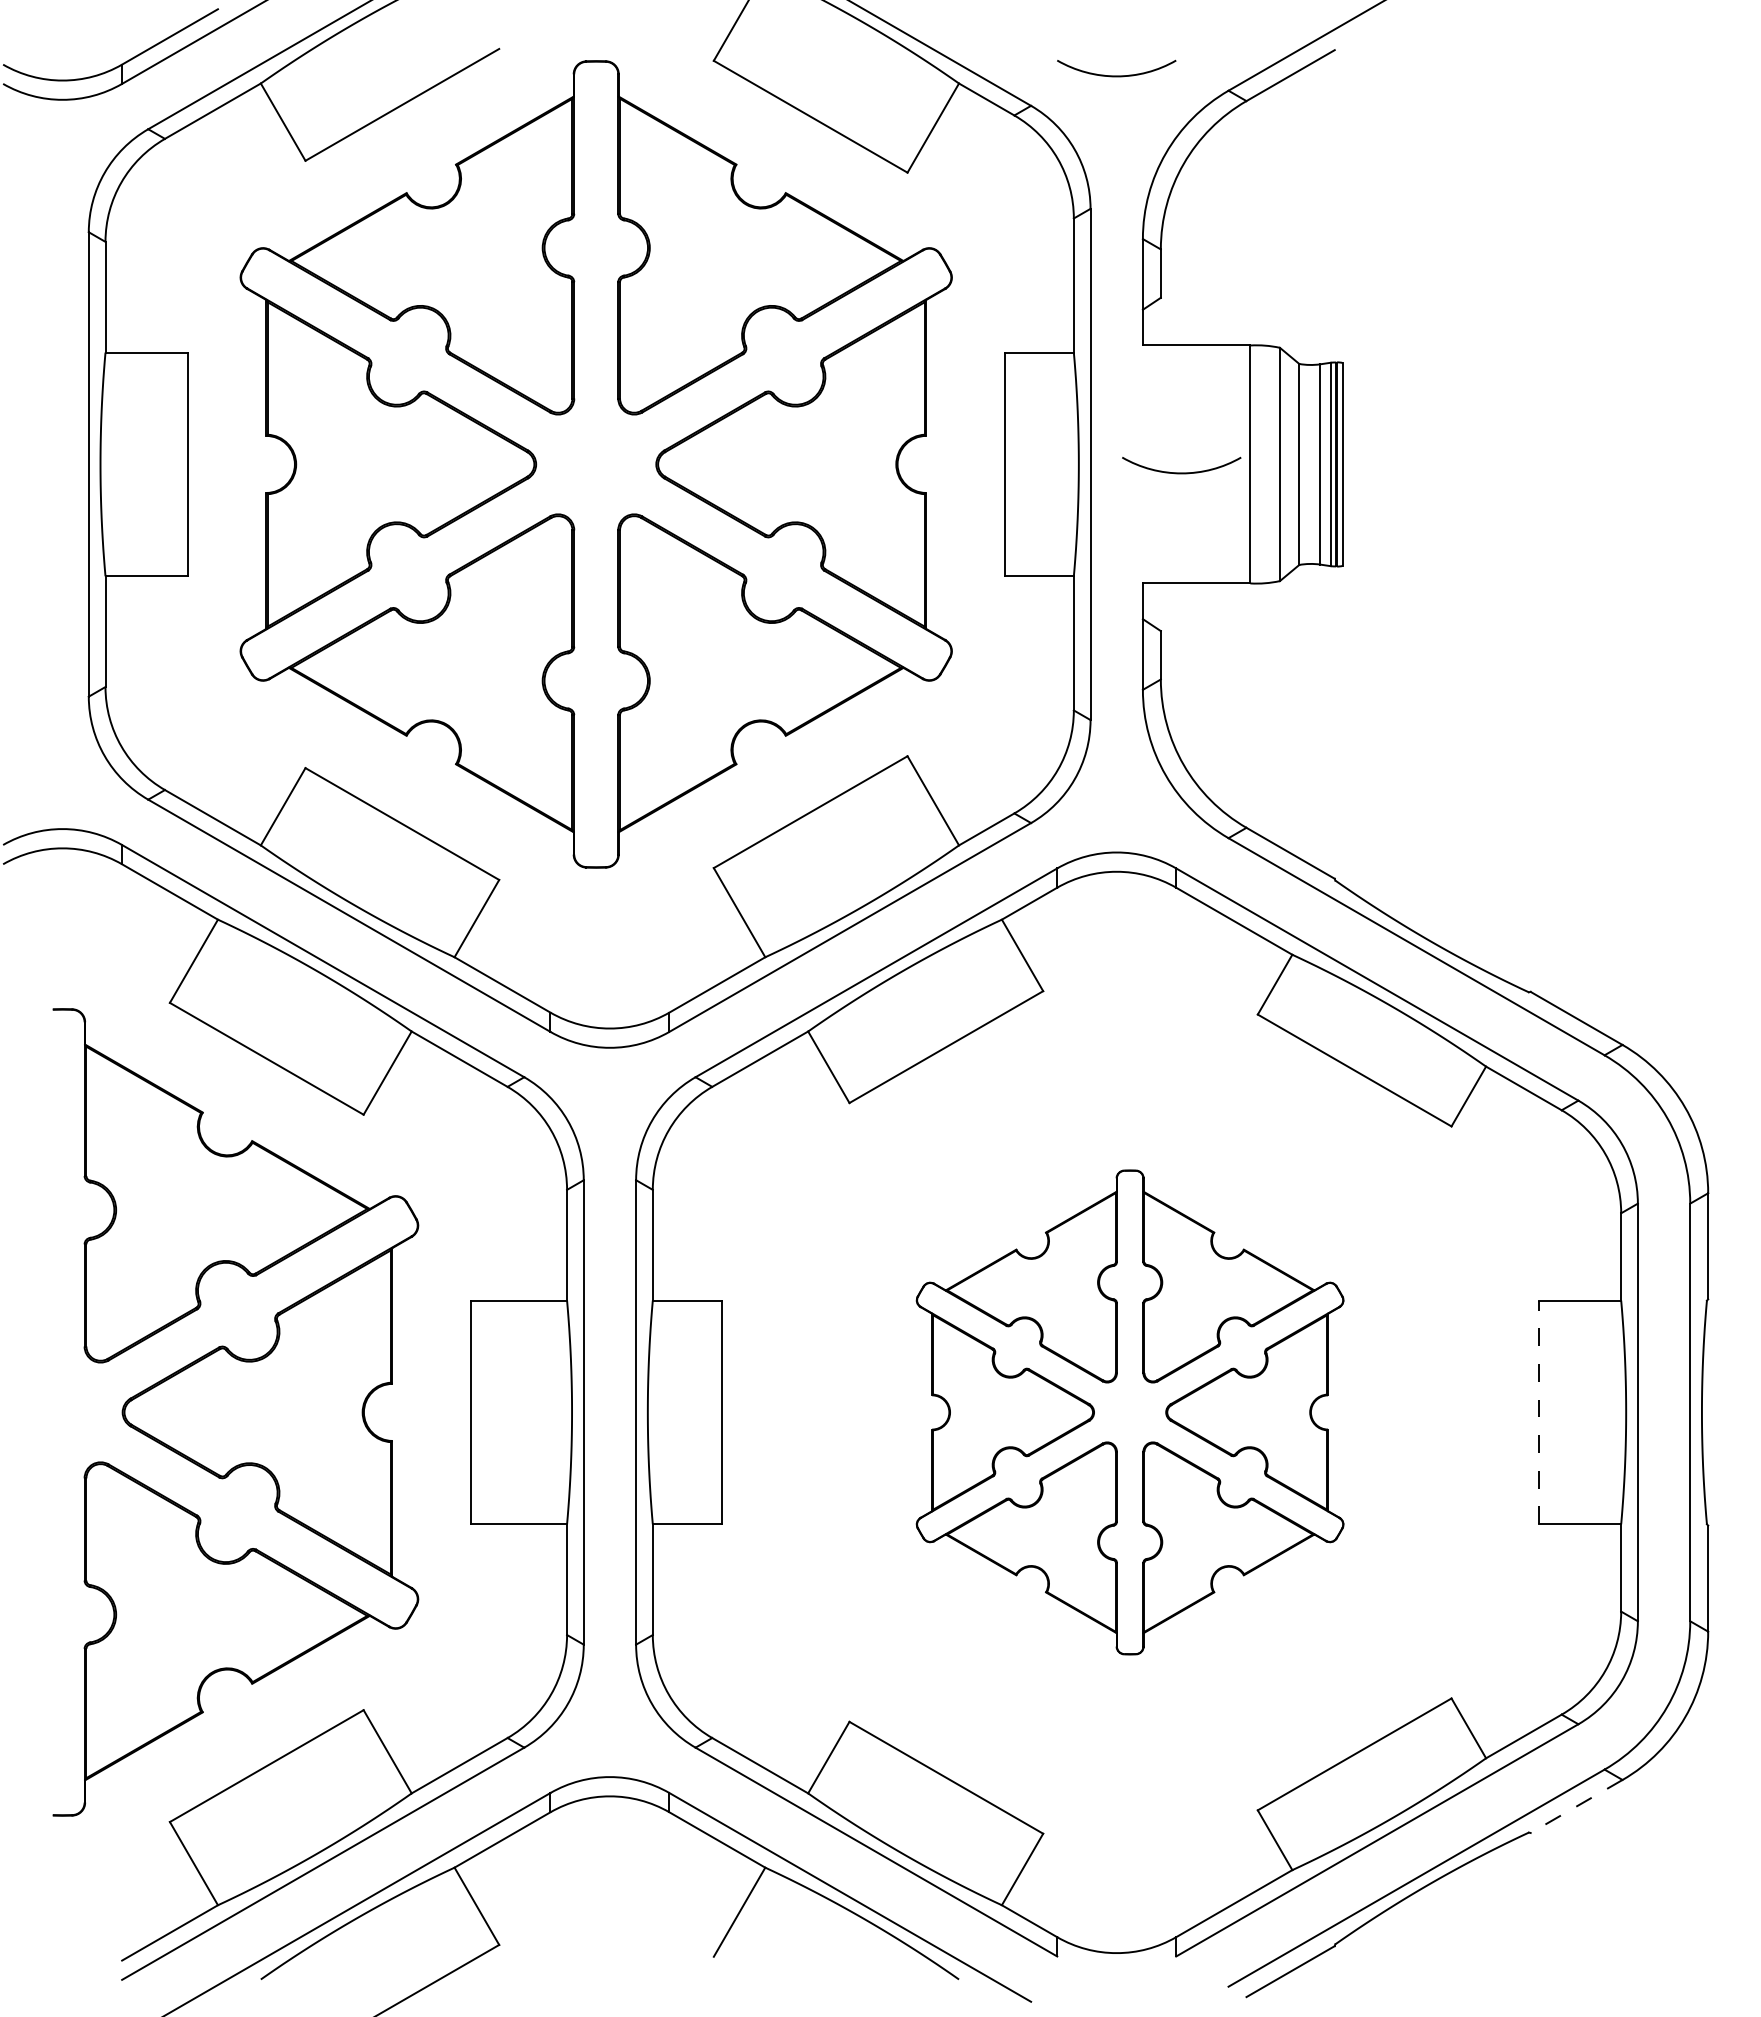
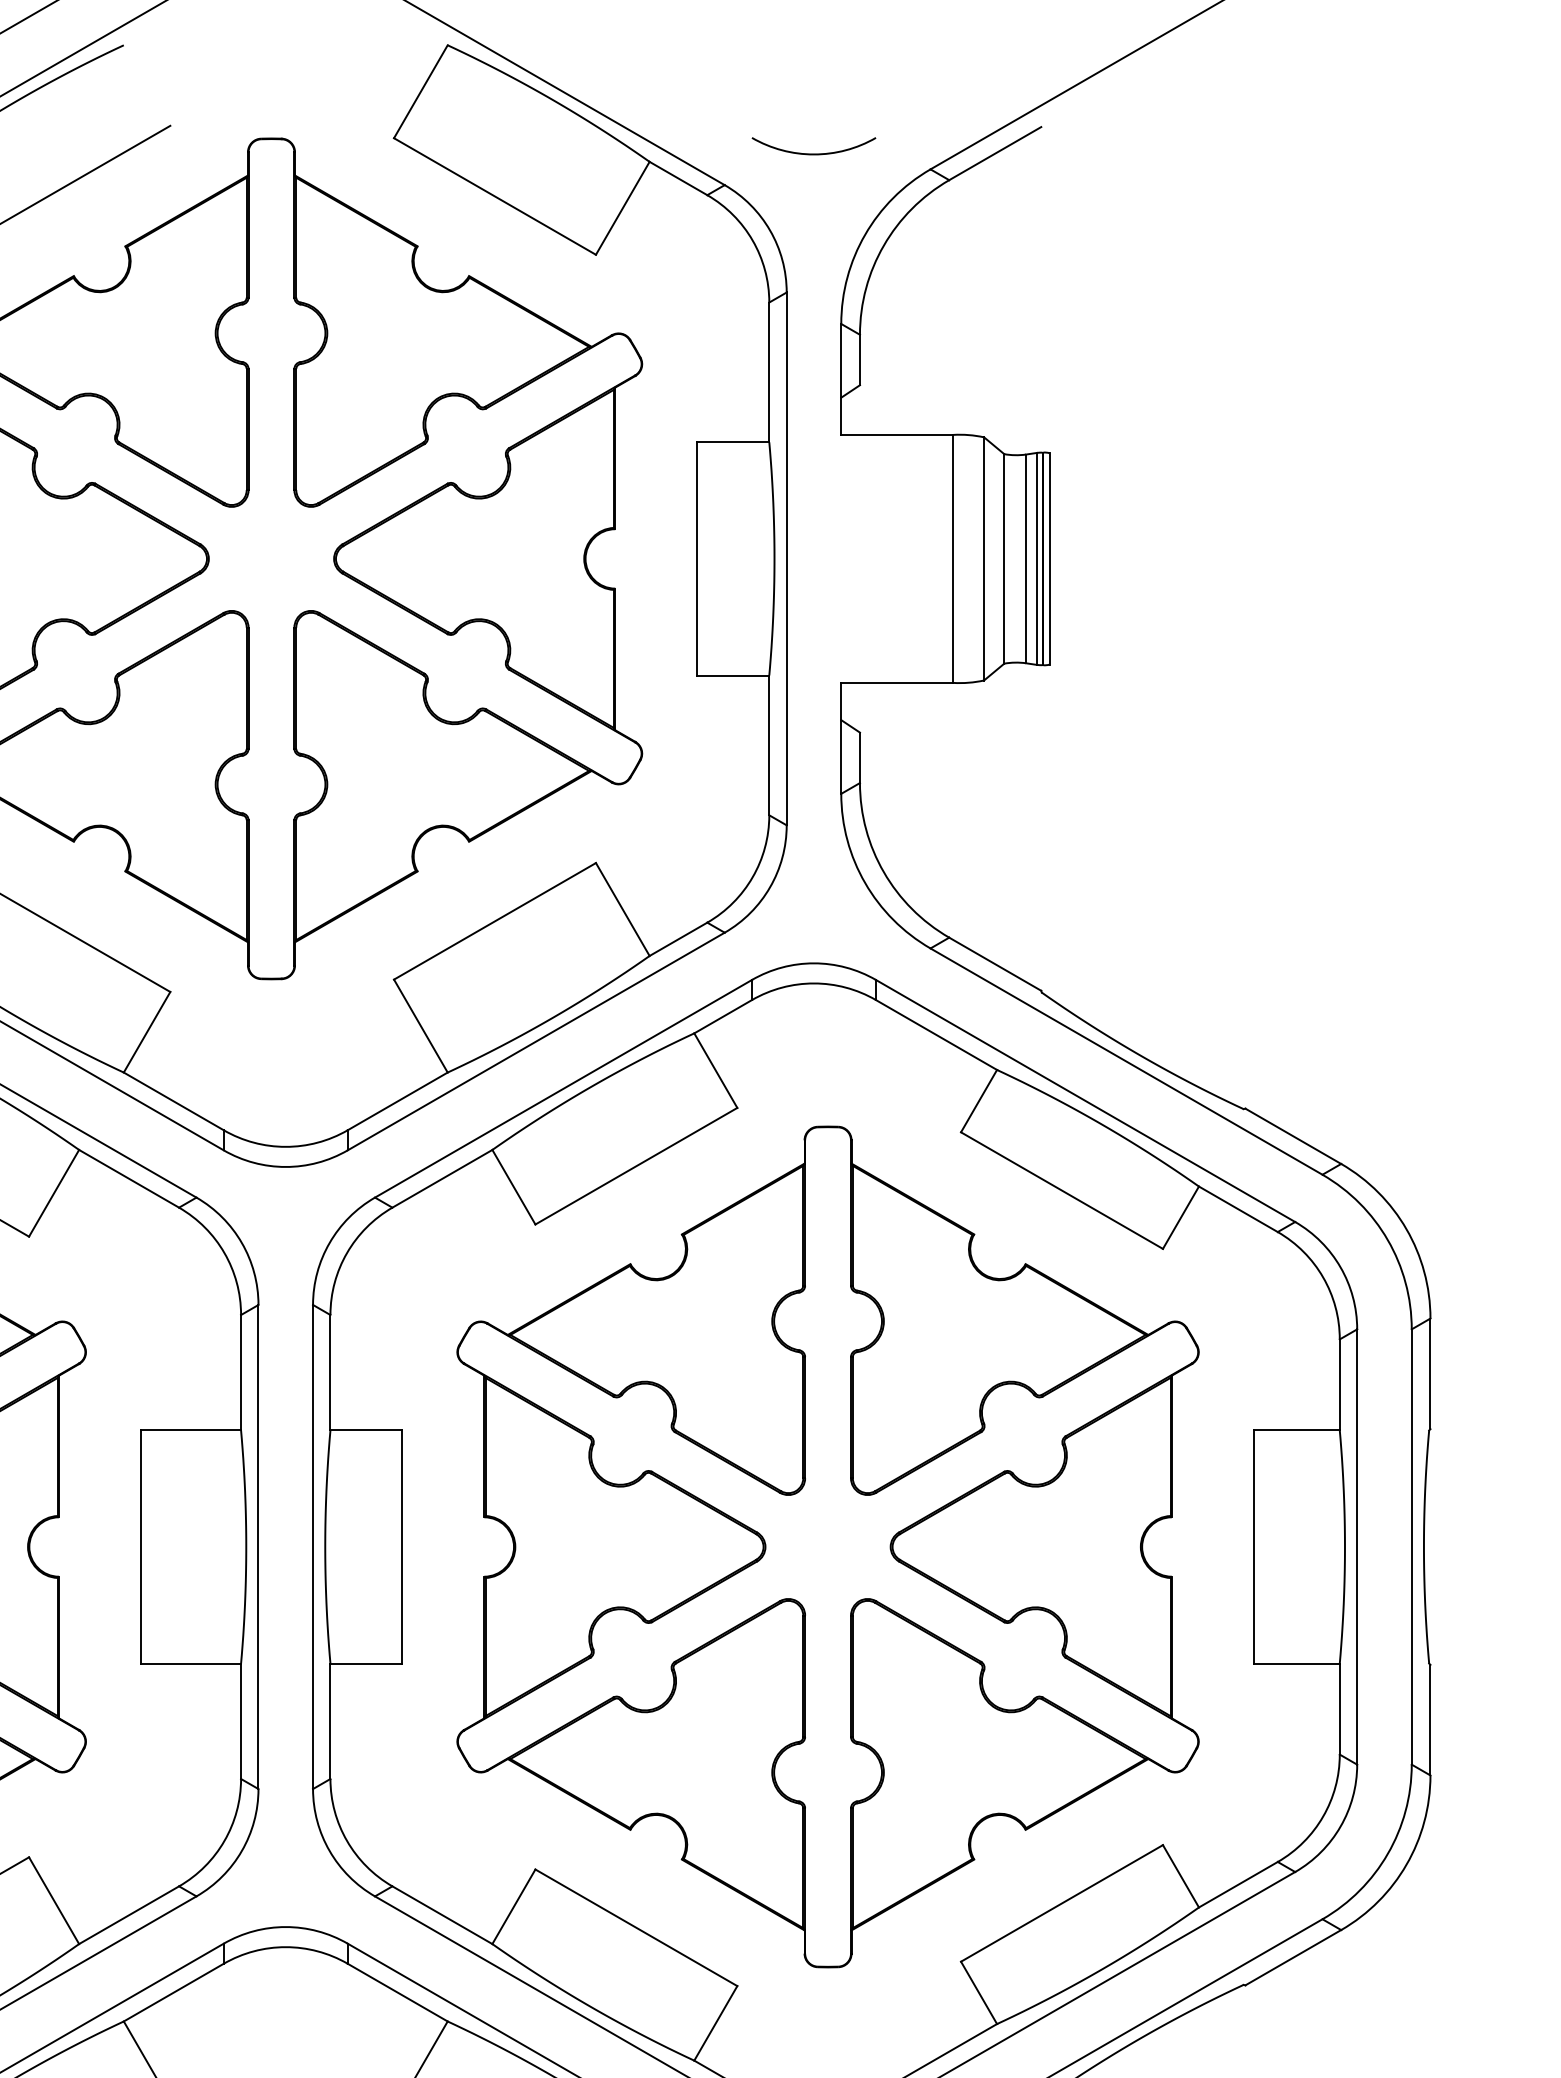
arc: (1181, 472) -> (881, 567), removed
part: (1129, 1412) -> (827, 1547), size x1.67
line: (1538, 1412) -> (1253, 1547), dashed -> solid
line: (1576, 1806) -> (1293, 1957), dashed -> solid

